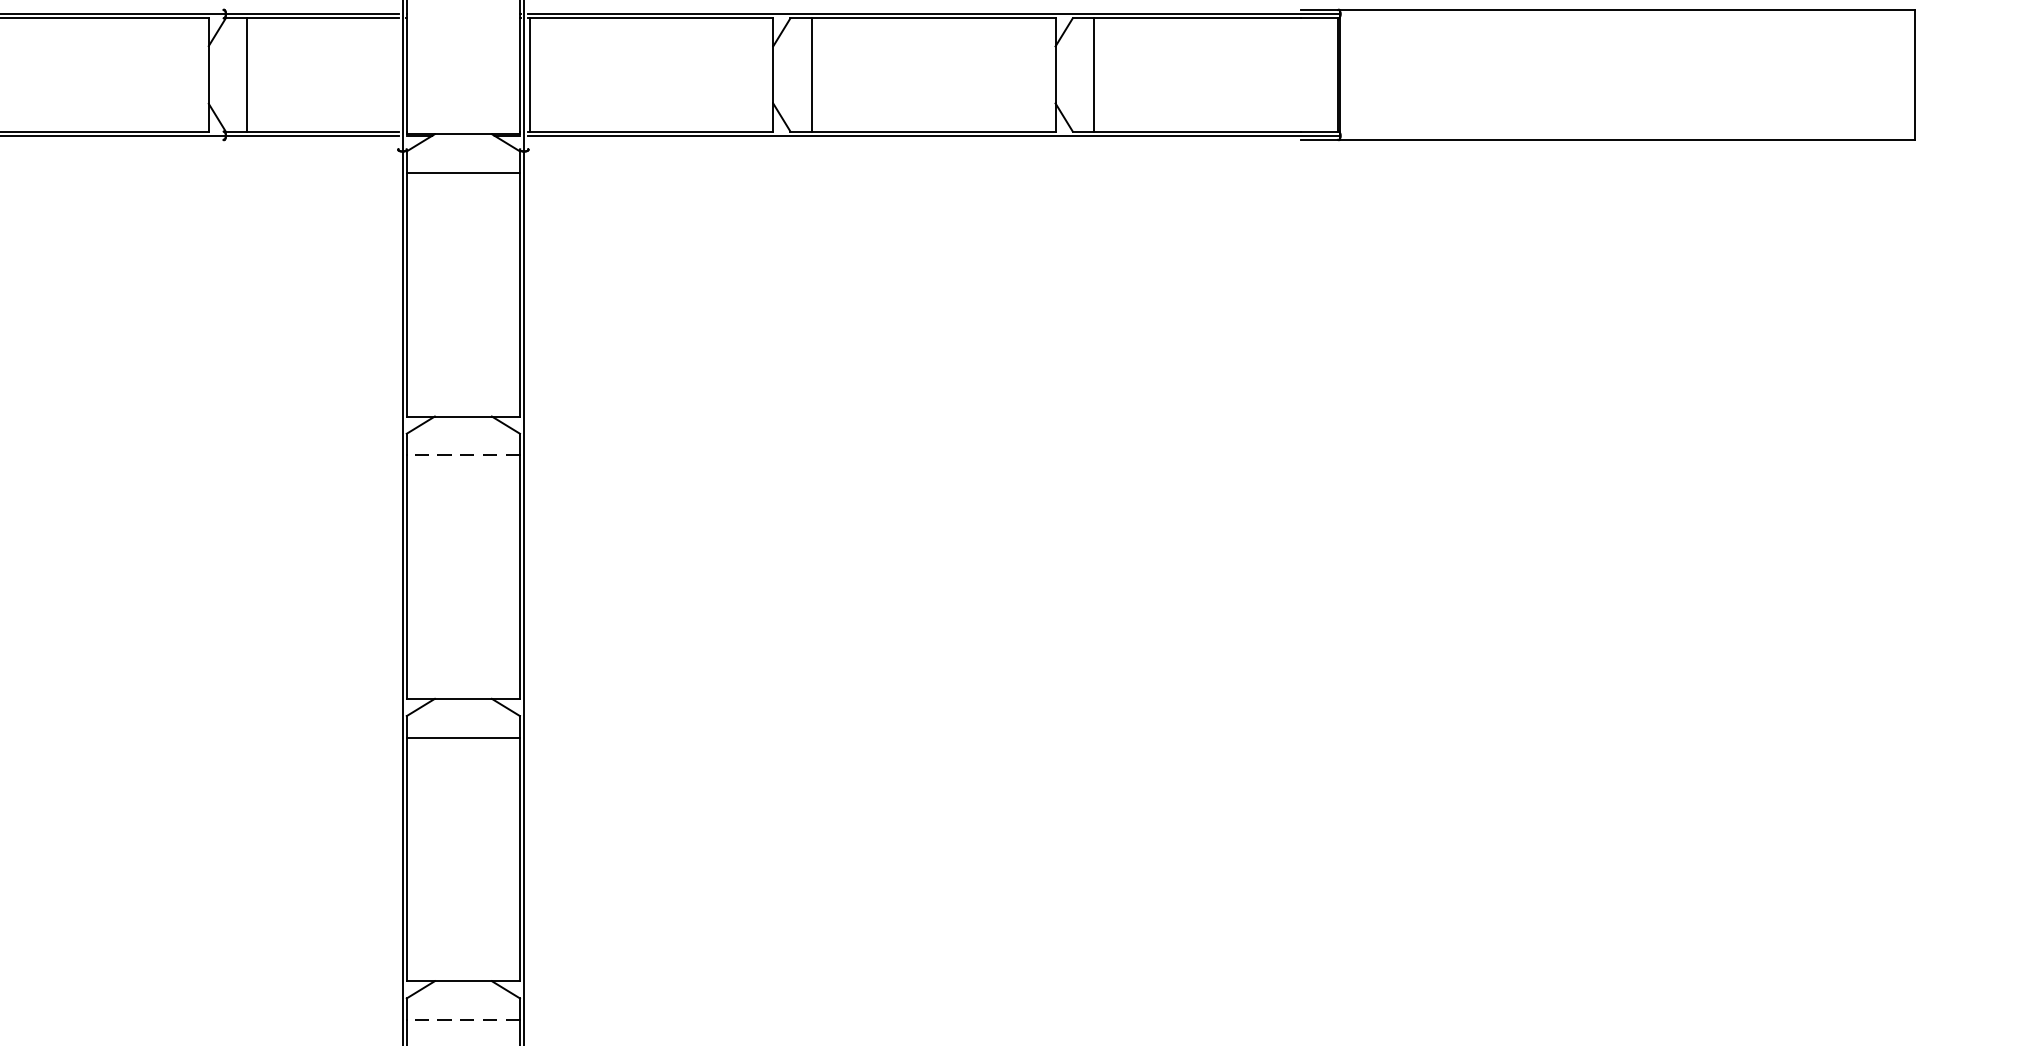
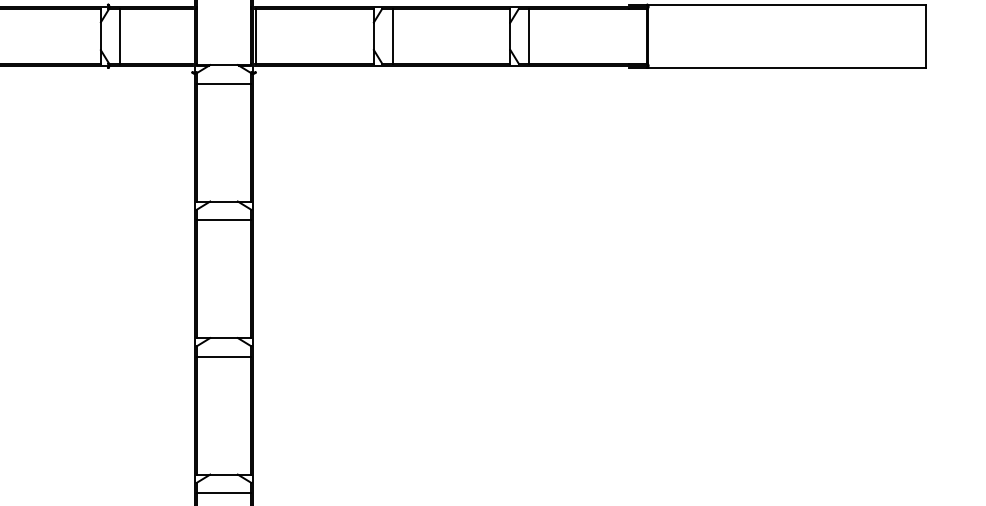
line: (462, 455) -> (223, 220), dashed -> solid
line: (462, 1020) -> (223, 493), dashed -> solid

